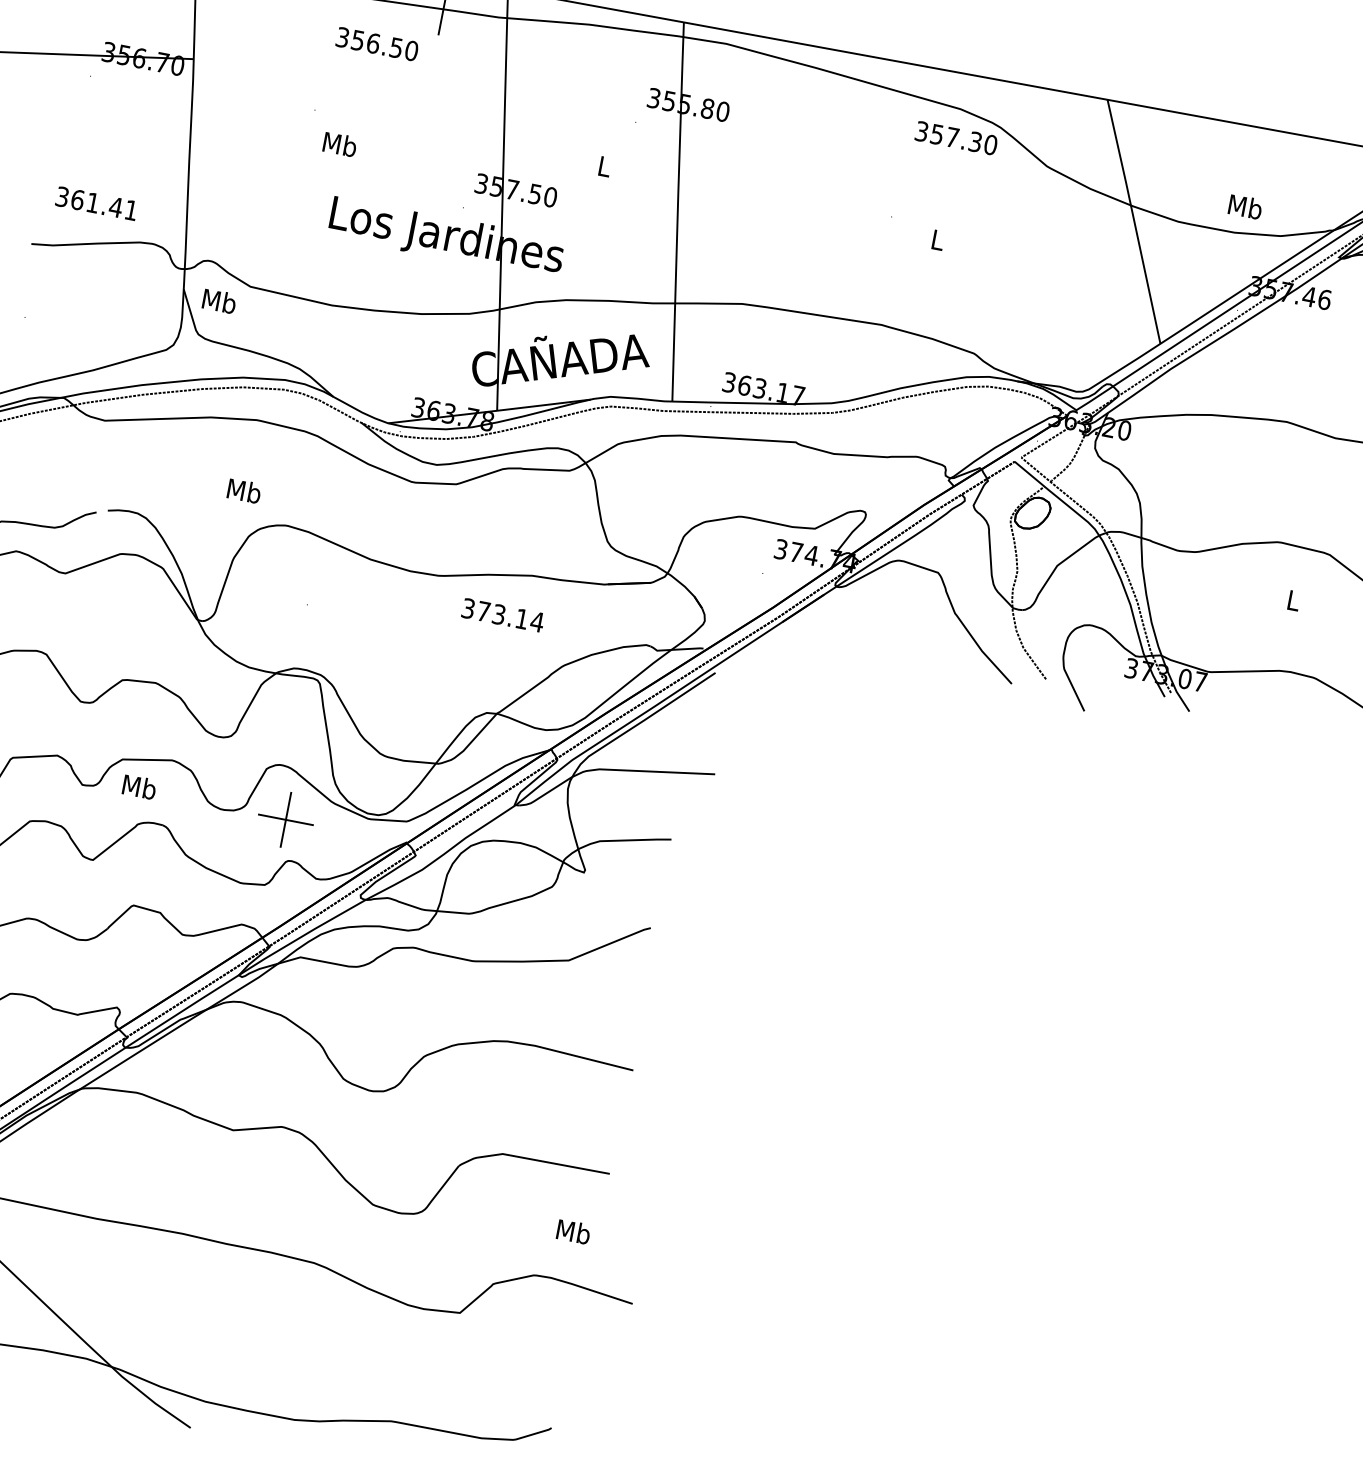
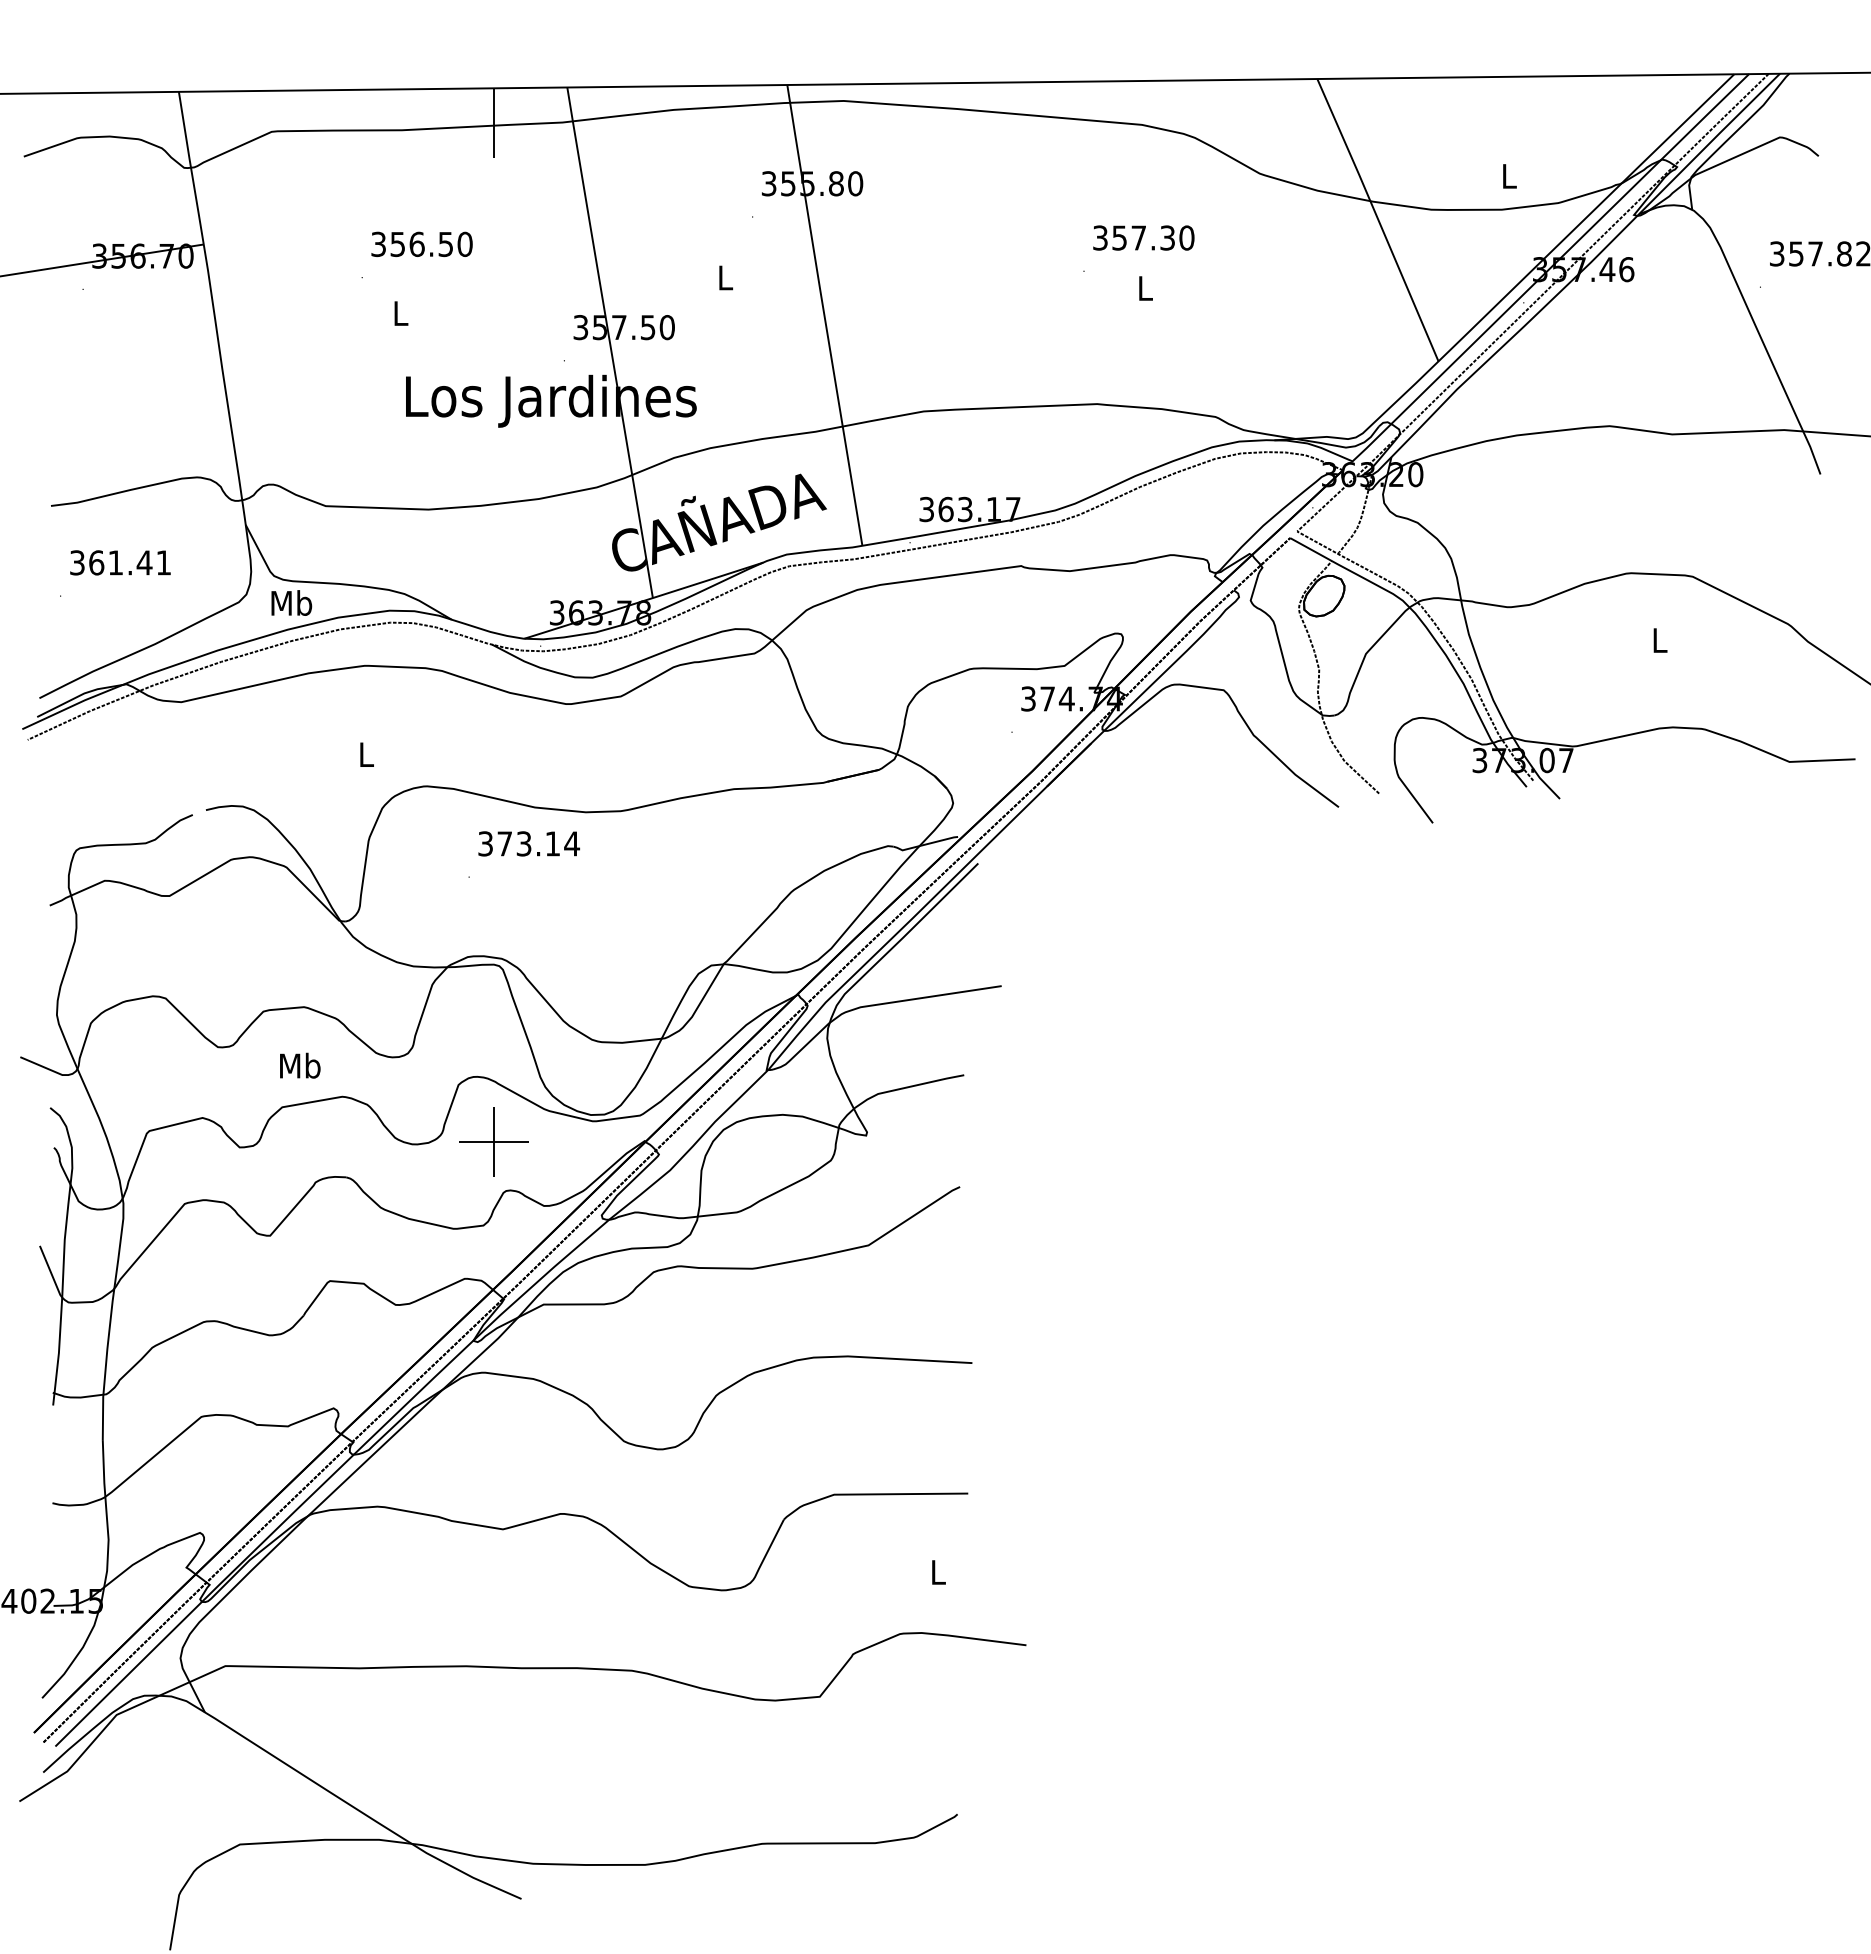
text: (376, 44) -> (421, 244), moved
text: (956, 137) -> (1143, 237), moved
text: (339, 144) -> (400, 313), Mb -> L
text: (96, 203) -> (120, 562), moved
text: (1245, 206) -> (1509, 175), Mb -> L
text: (219, 300) -> (291, 602), moved
text: (244, 491) -> (366, 754), Mb -> L
text: (502, 614) -> (528, 843), moved
text: (139, 786) -> (300, 1065), moved
text: (573, 1232) -> (938, 1572), Mb -> L

